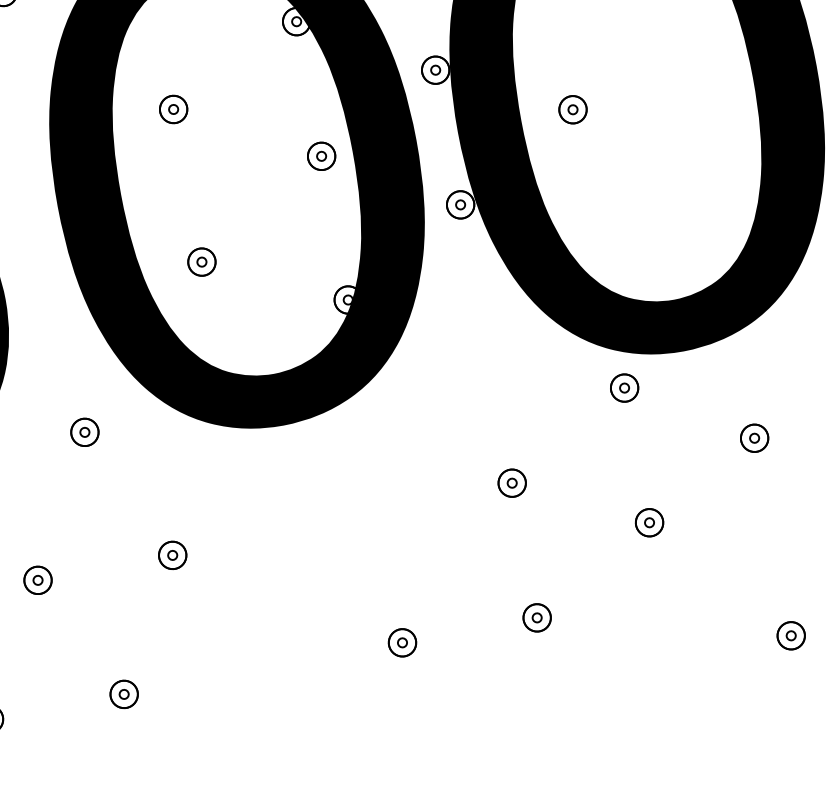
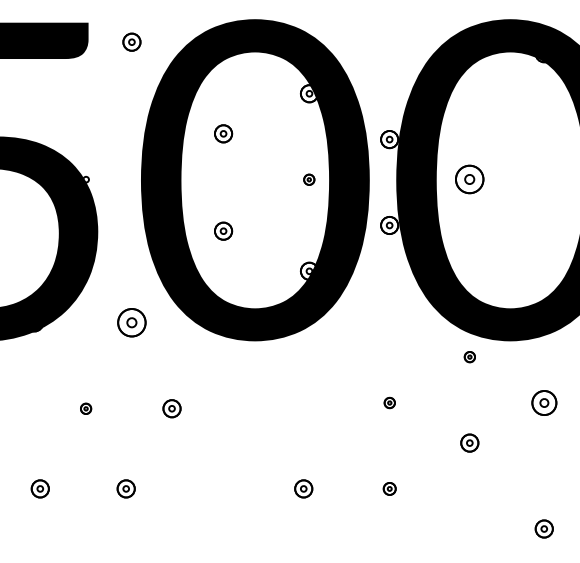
part: (572, 109) -> (469, 179), size x1.6
part: (320, 156) -> (308, 179), size x0.6
part: (623, 387) -> (469, 356), size x0.6
part: (84, 431) -> (131, 322), size x1.6
part: (753, 437) -> (543, 402), size x1.4
part: (511, 482) -> (389, 402), size x0.6
part: (36, 580) -> (85, 408), size x0.6
part: (536, 617) -> (389, 488), size x0.7

